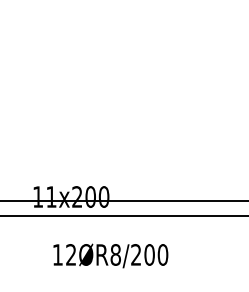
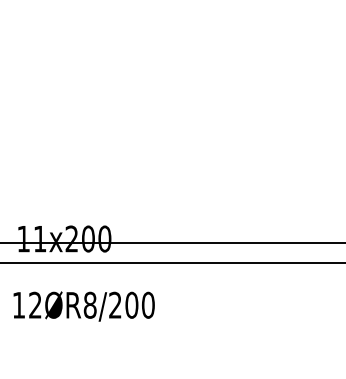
text: (110, 255) -> (83, 306), moved

